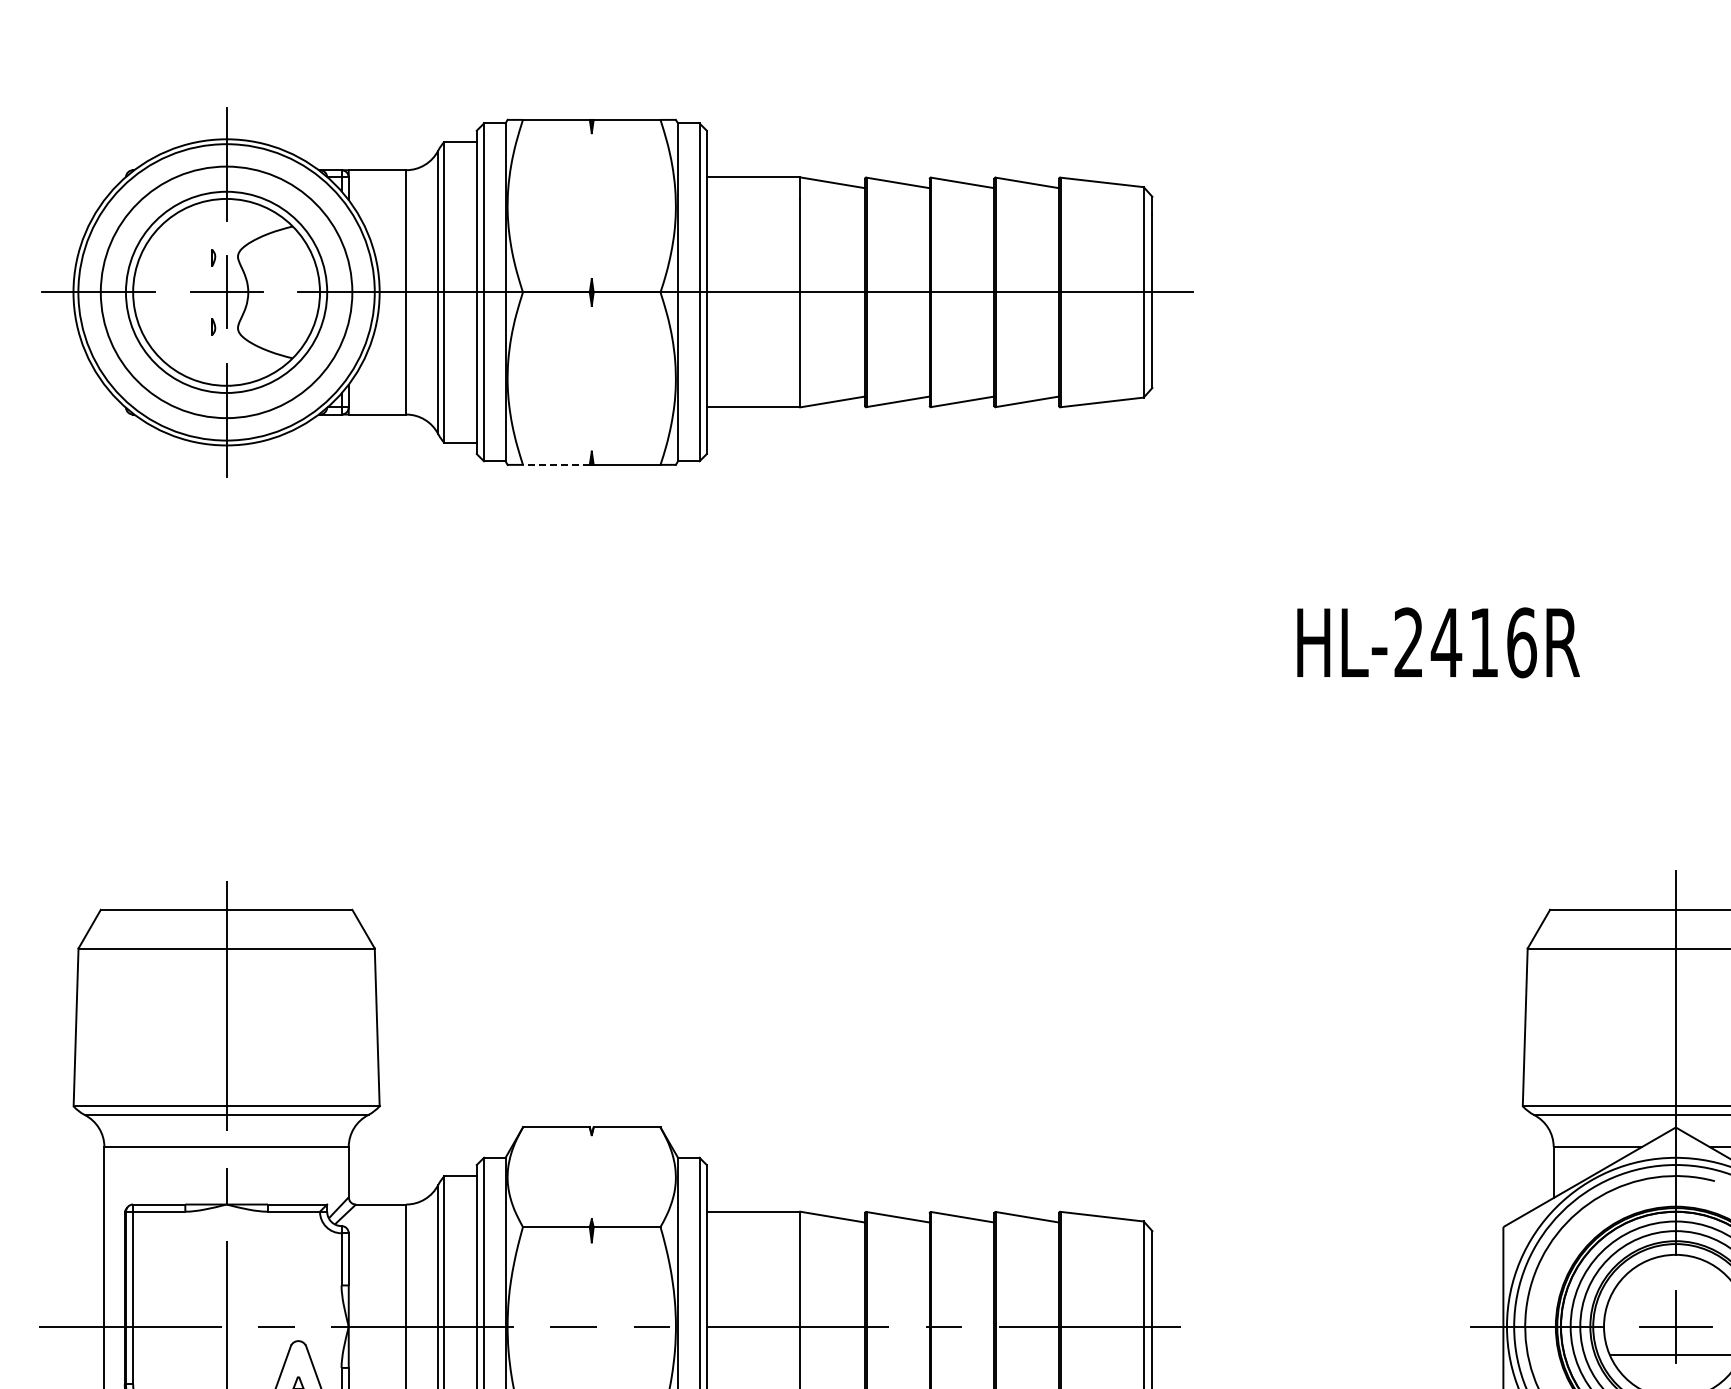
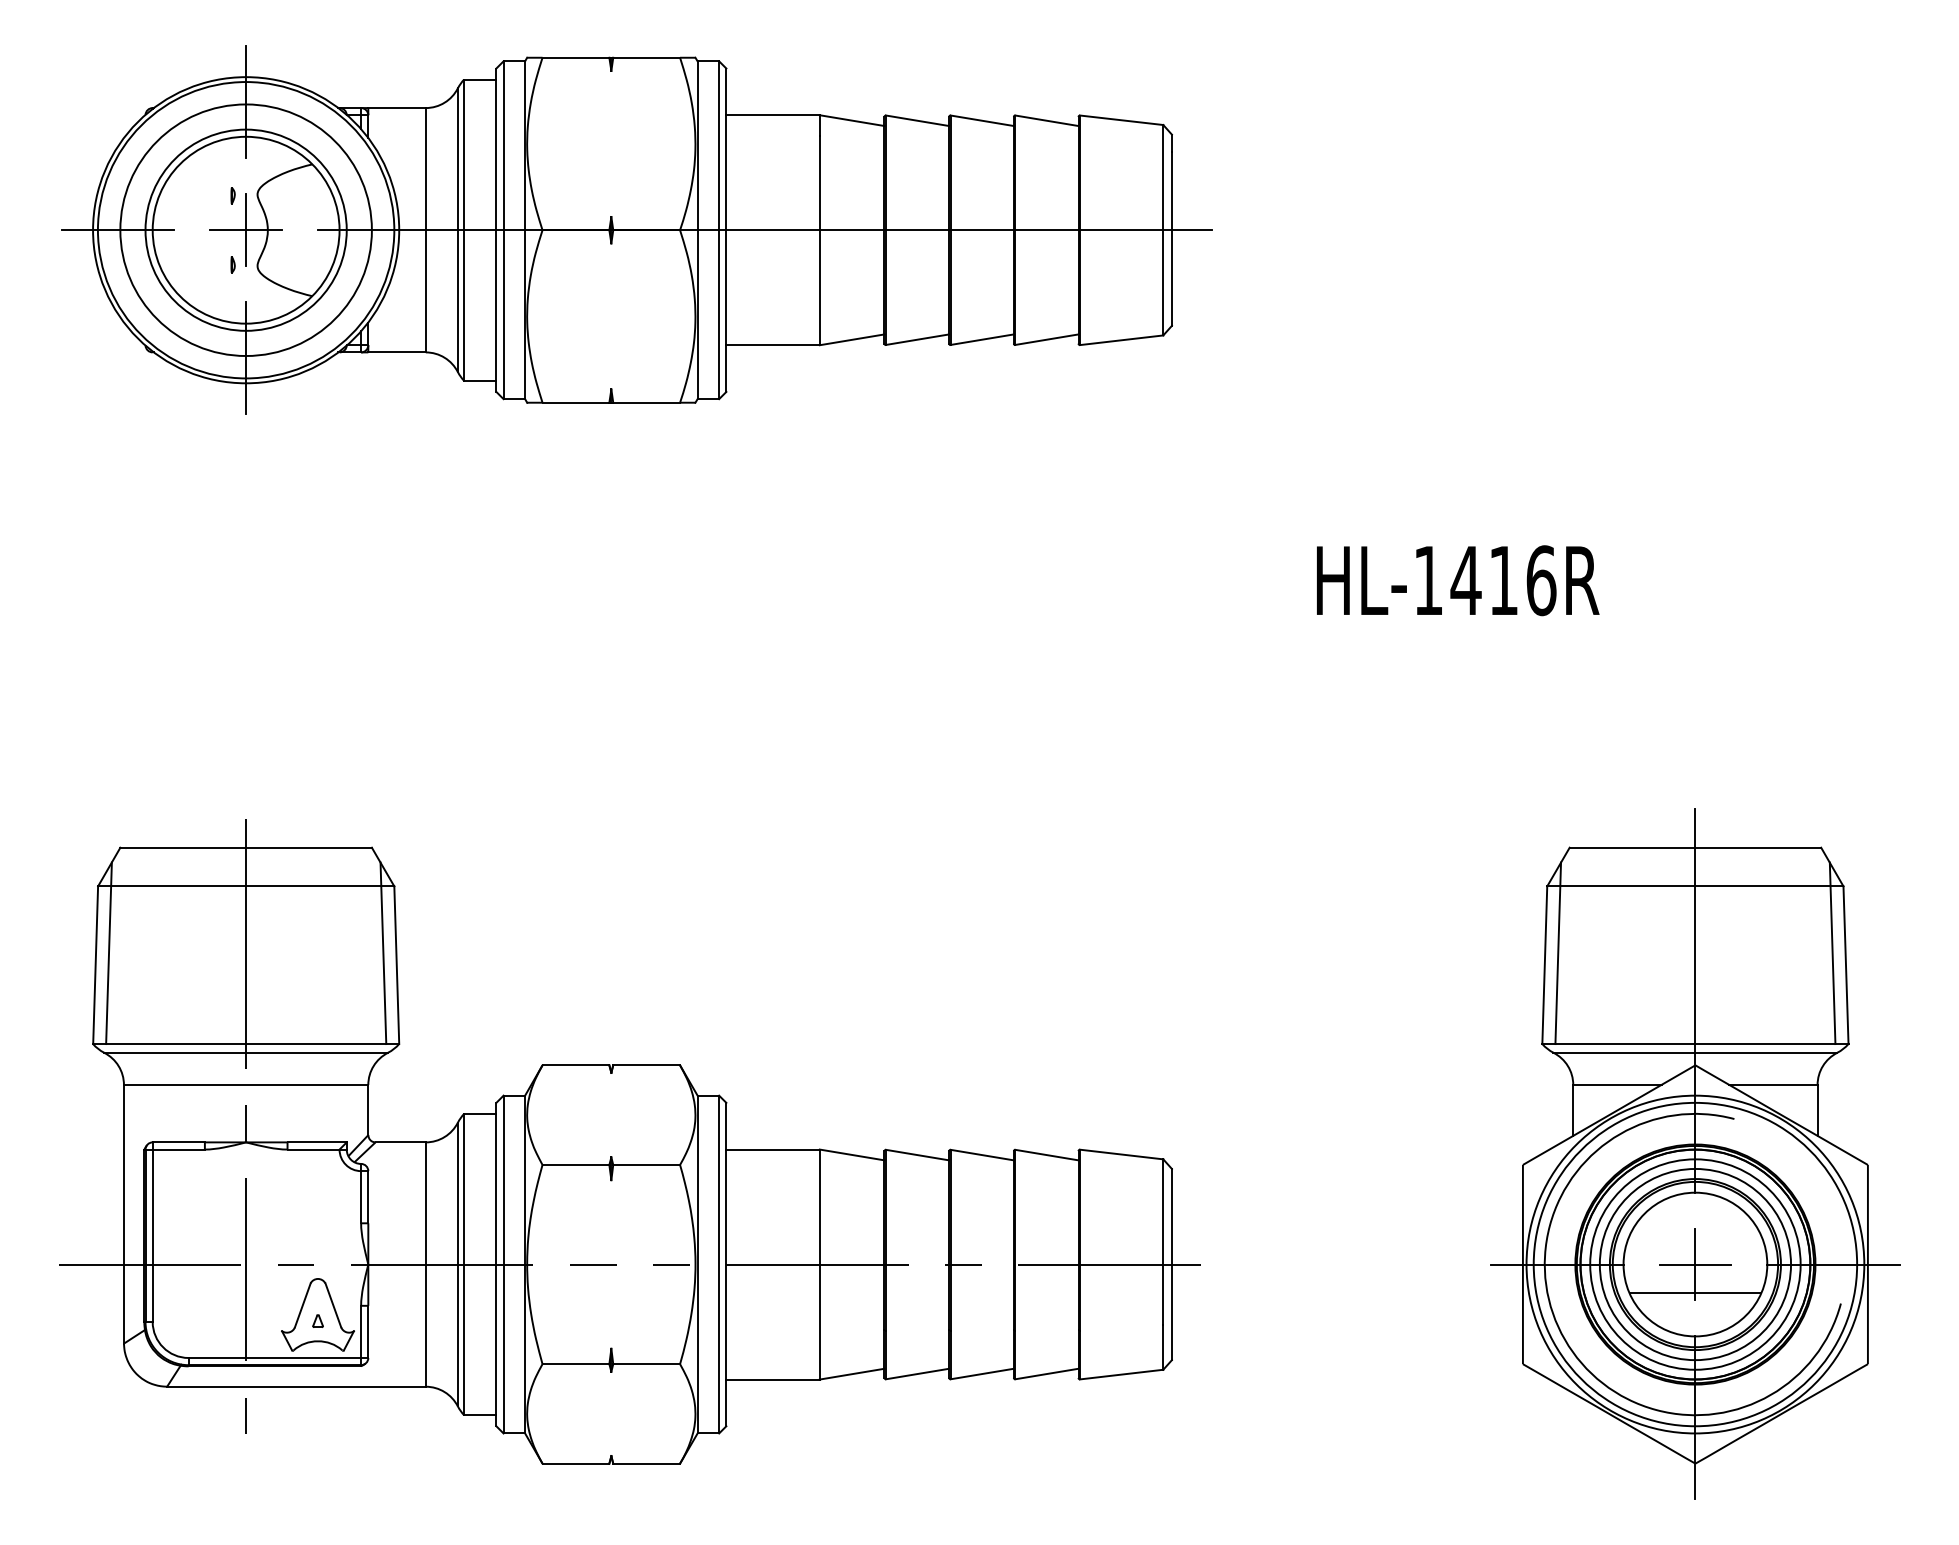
line: (555, 464) -> (575, 402), dashed -> solid
text: (1407, 641) -> (1427, 579), HL-2416R -> HL-1416R
line: (88, 1015) -> (108, 953), added
line: (363, 1015) -> (383, 953), added
line: (1538, 1015) -> (1558, 953), added

